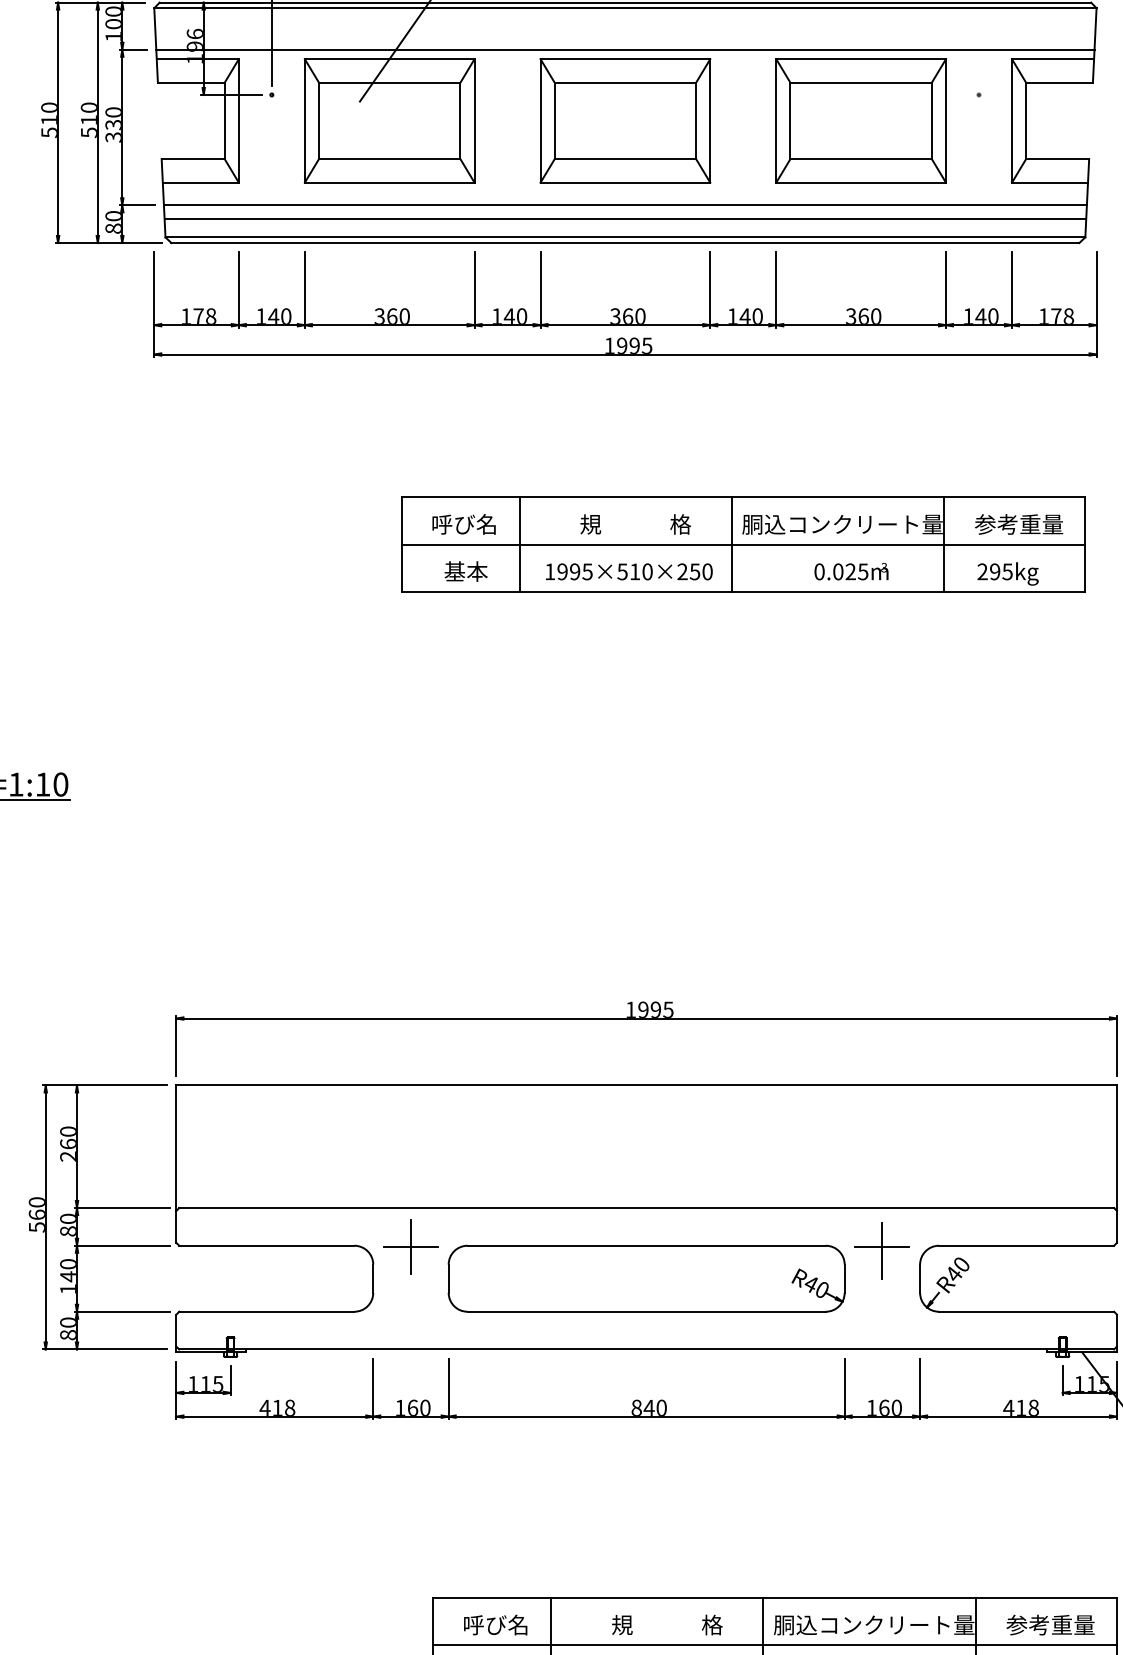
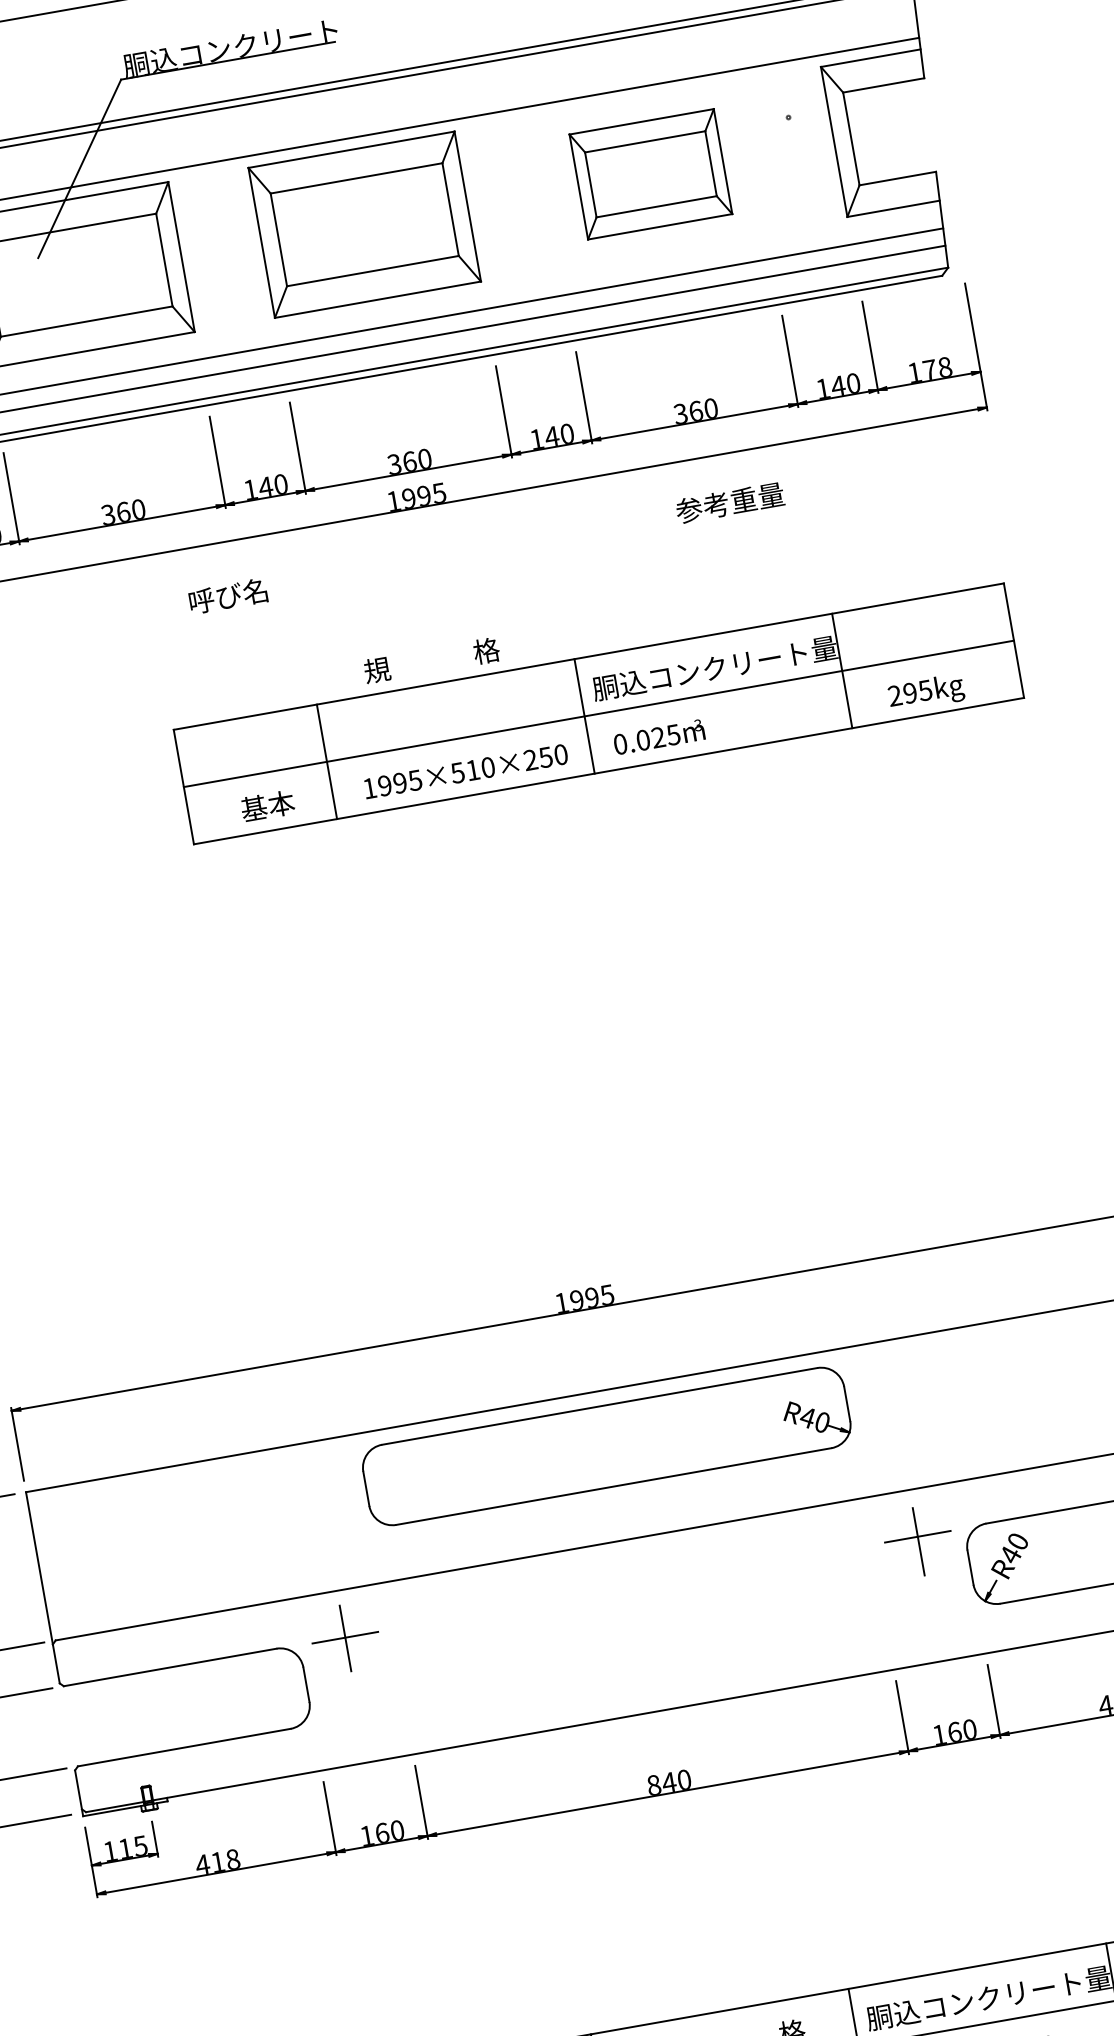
part: (860, 120) -> (650, 173), size x0.7
text: (463, 524) -> (227, 596), moved
text: (635, 524) -> (431, 660), moved
text: (1019, 524) -> (730, 502), moved
text: (851, 571) -> (659, 736), moved
part: (646, 1278) -> (606, 1446), moved

